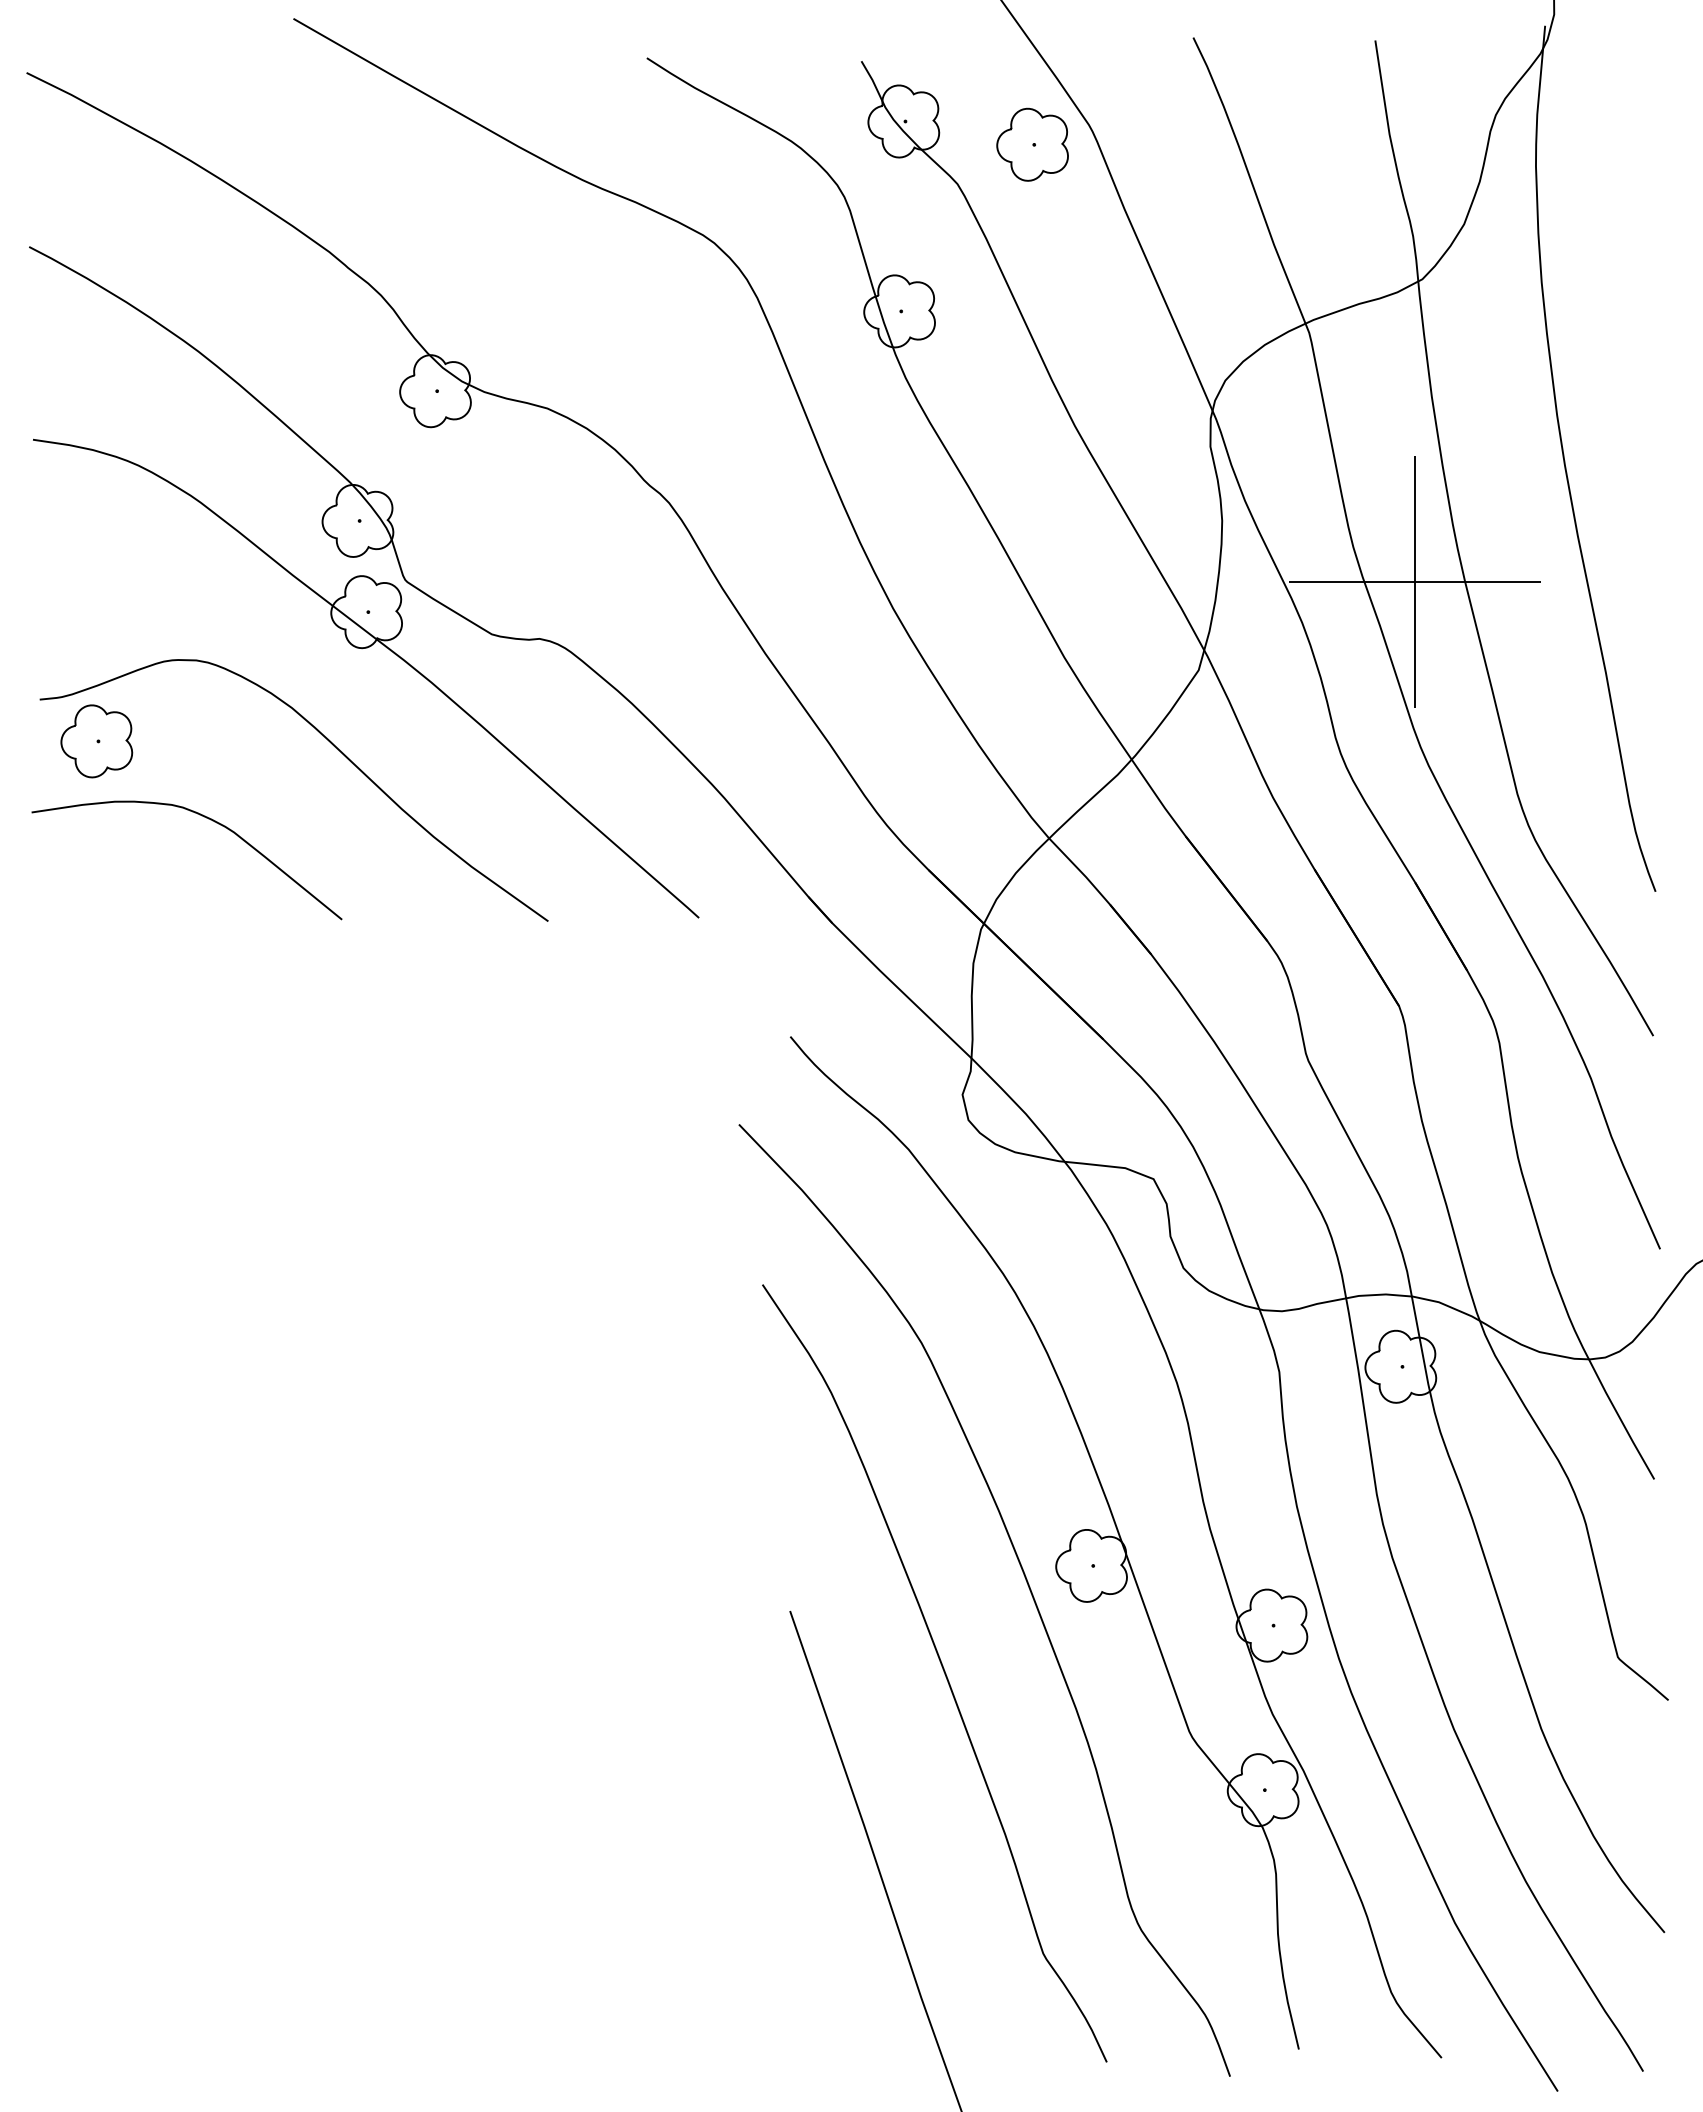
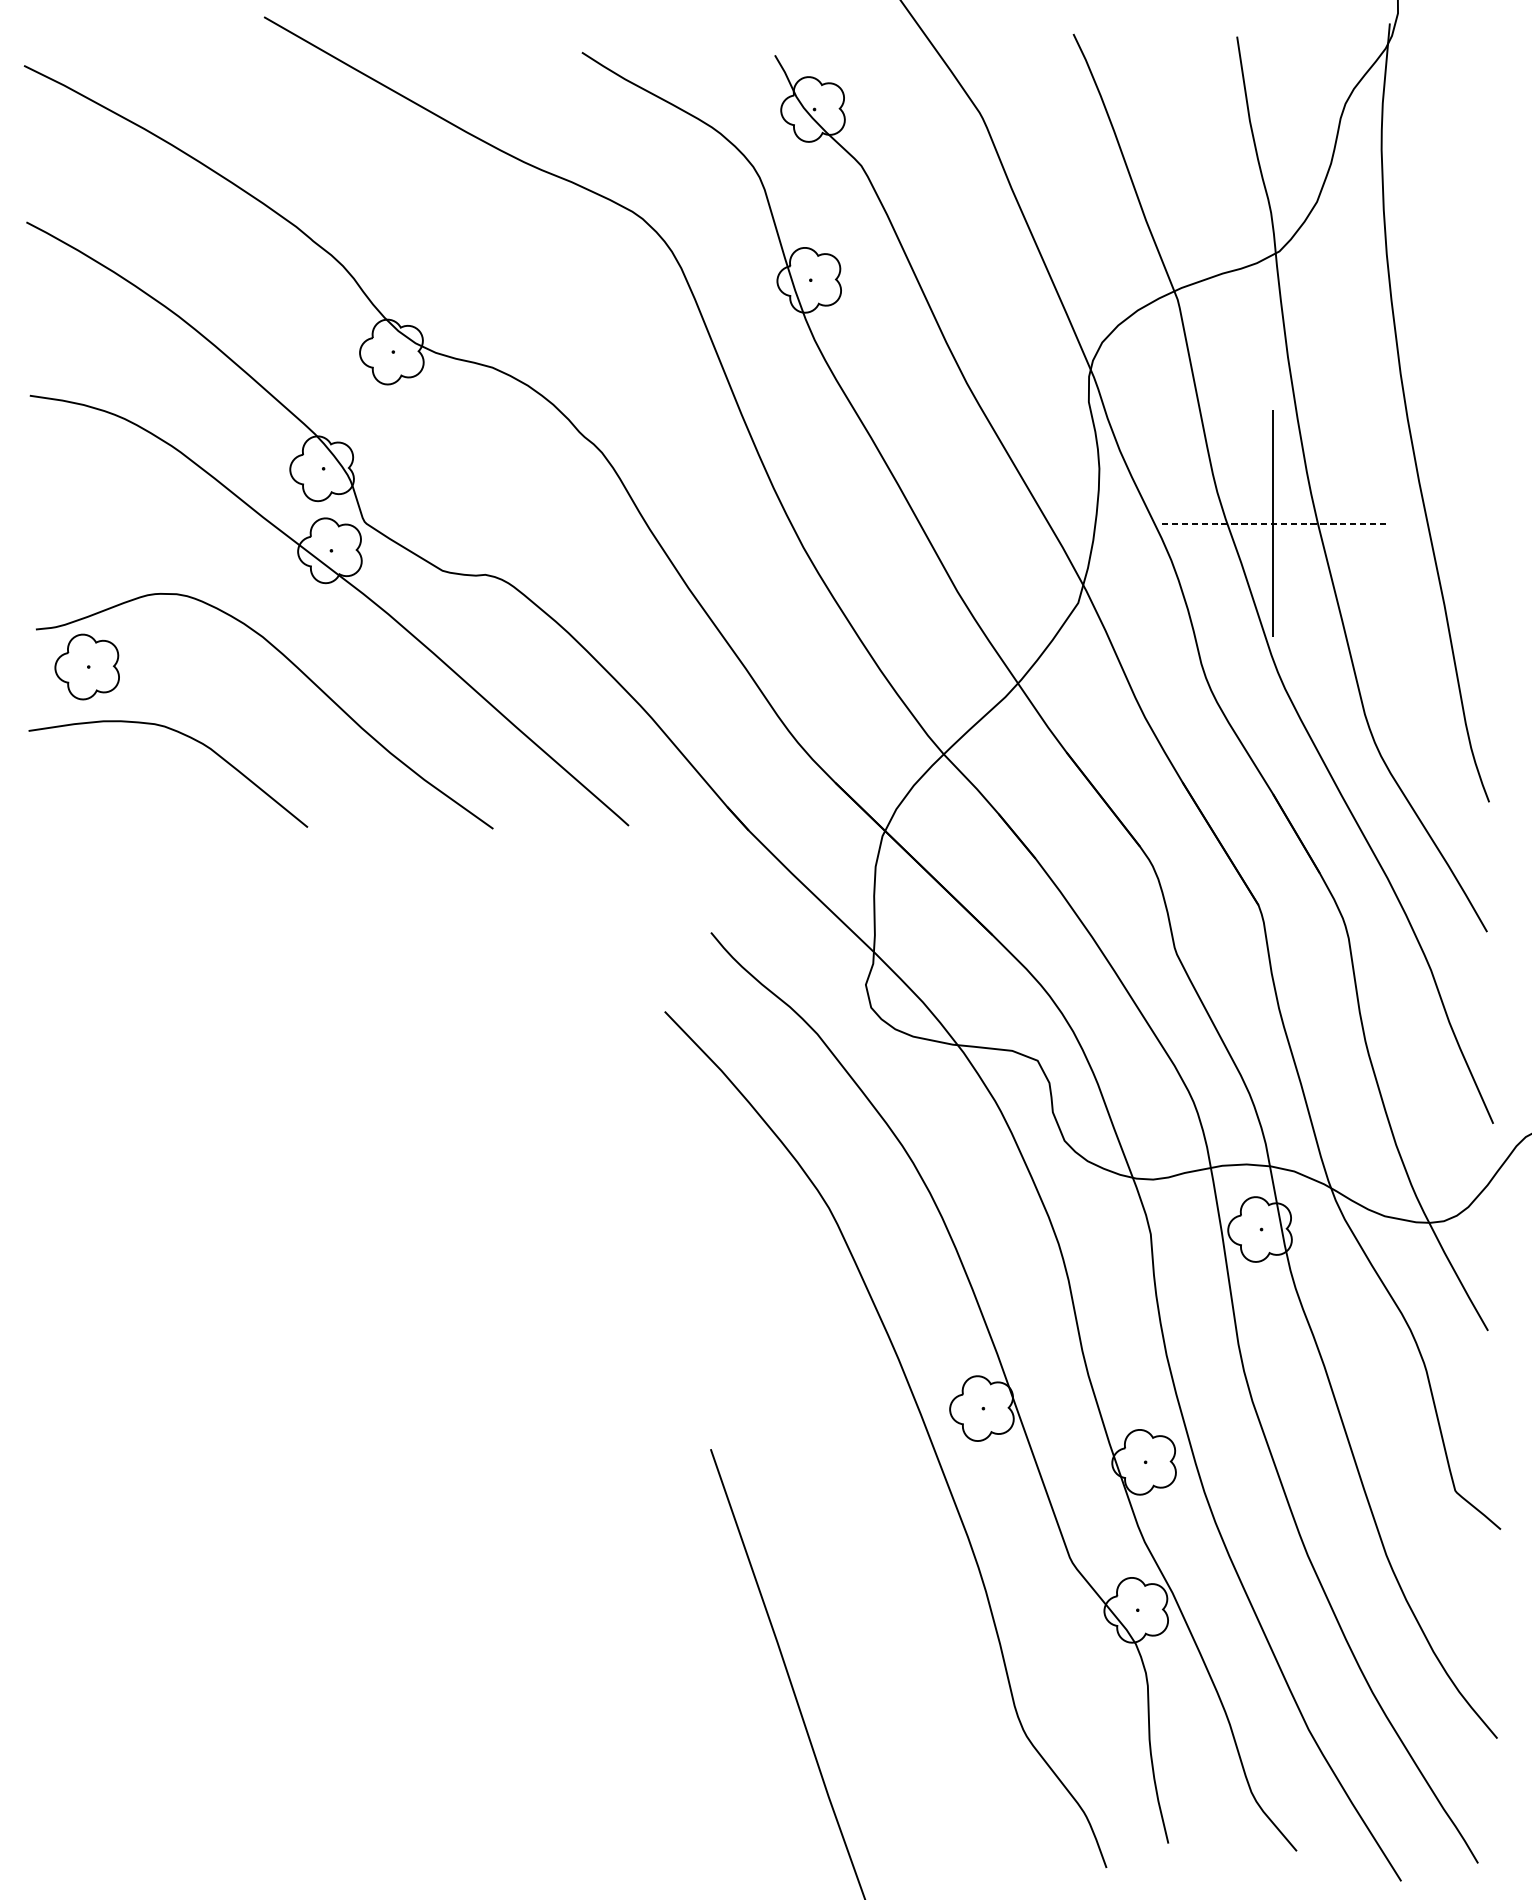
part: (1032, 144) -> (928, 130), removed
line: (1414, 581) -> (1272, 523), solid -> dashed
curve: (942, 1669) -> (847, 1501), removed

